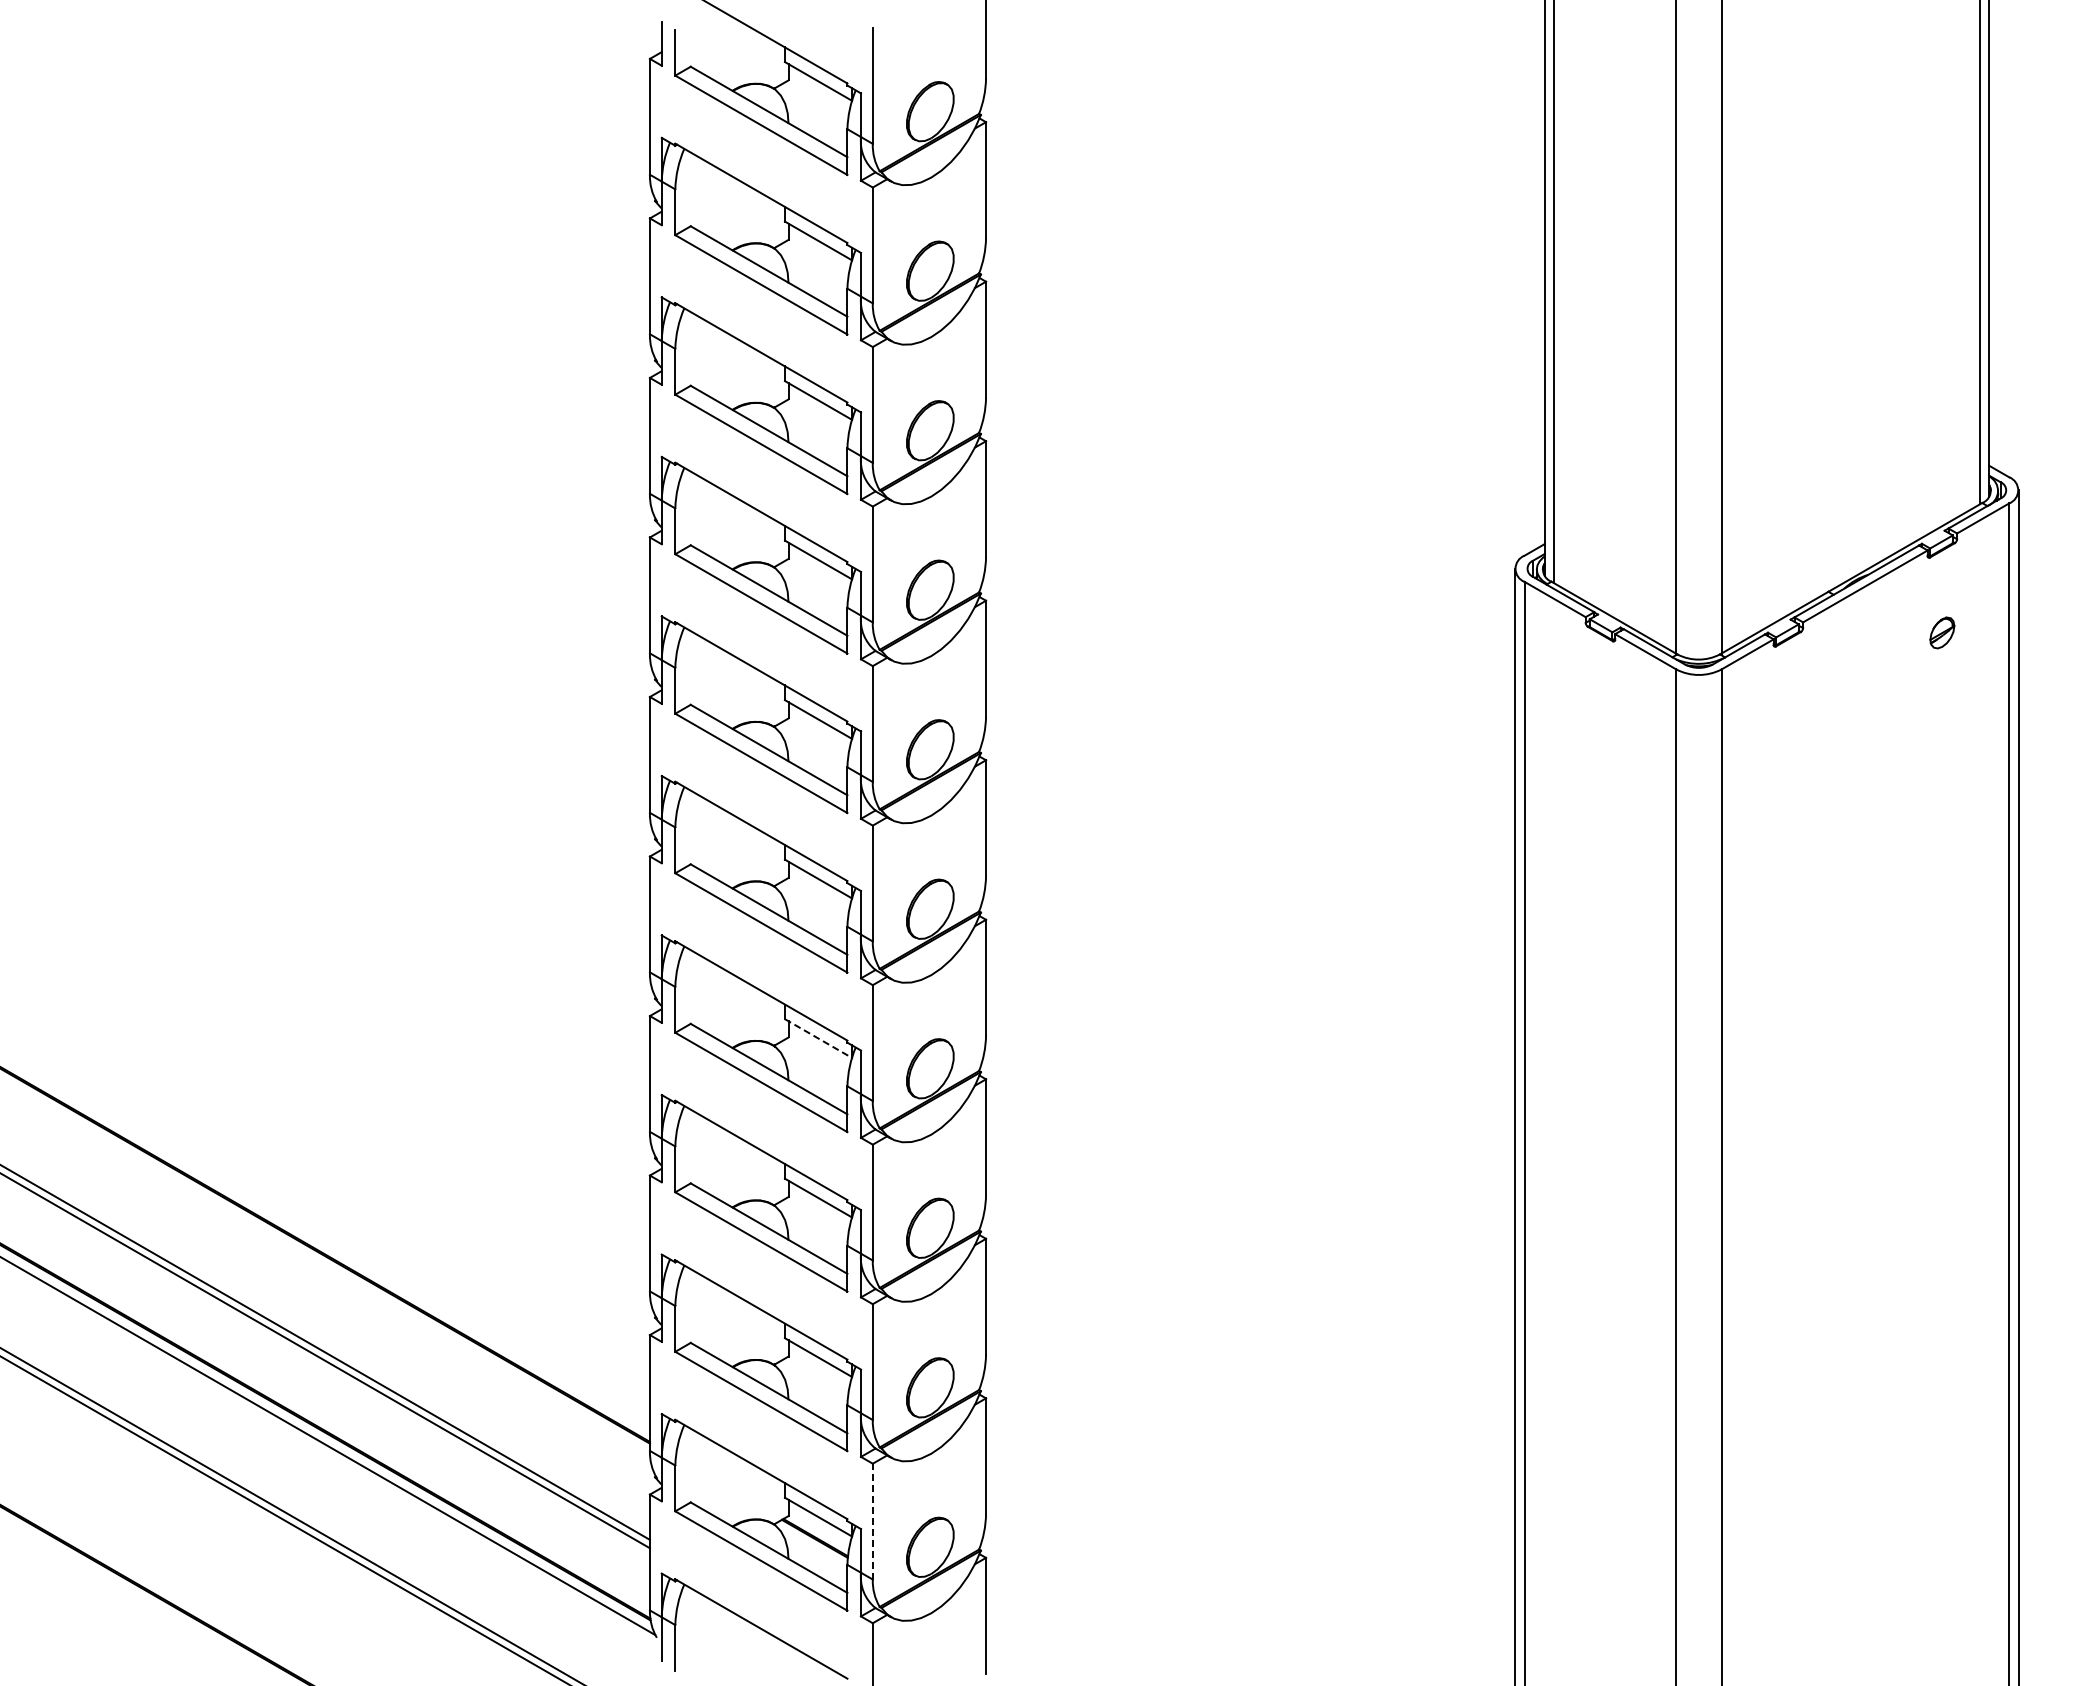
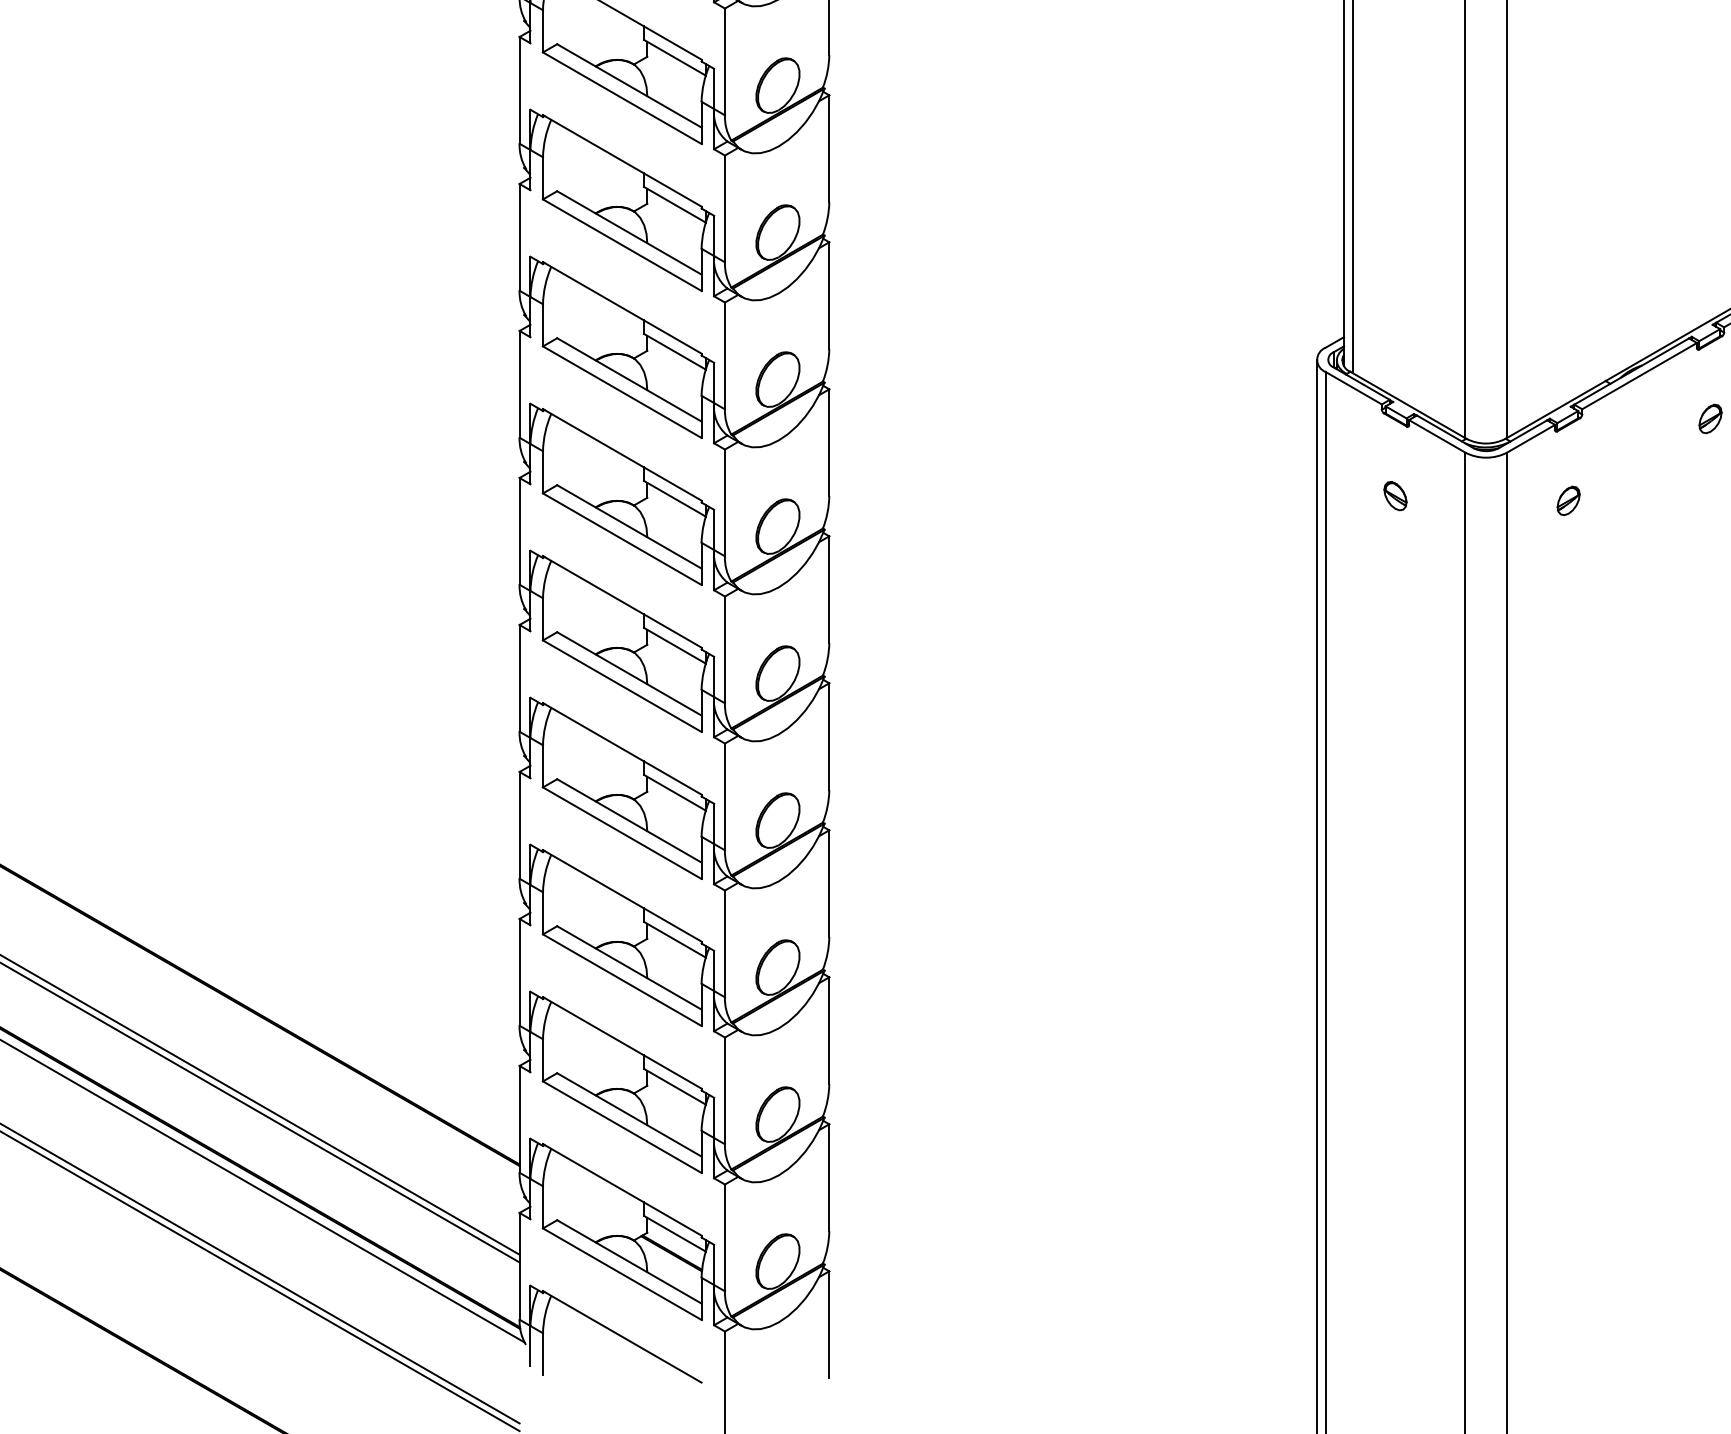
part: (1600, 716) -> (1395, 495), added
part: (1788, 721) -> (1568, 500), added
line: (818, 1038) -> (674, 792), dashed -> solid
line: (872, 1521) -> (724, 1237), dashed -> solid

